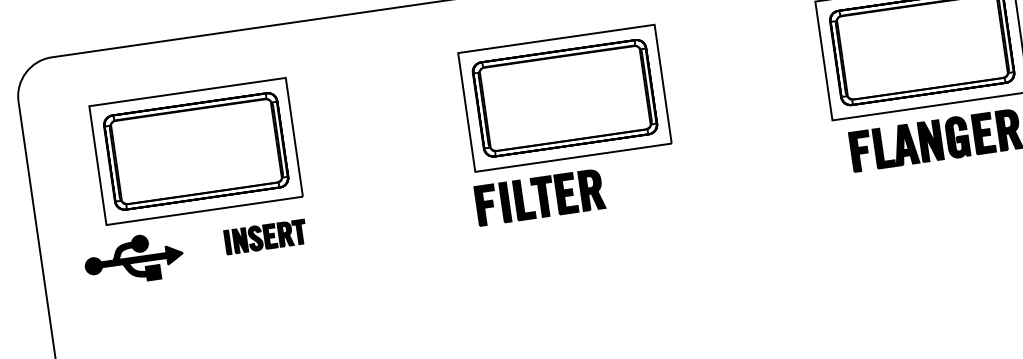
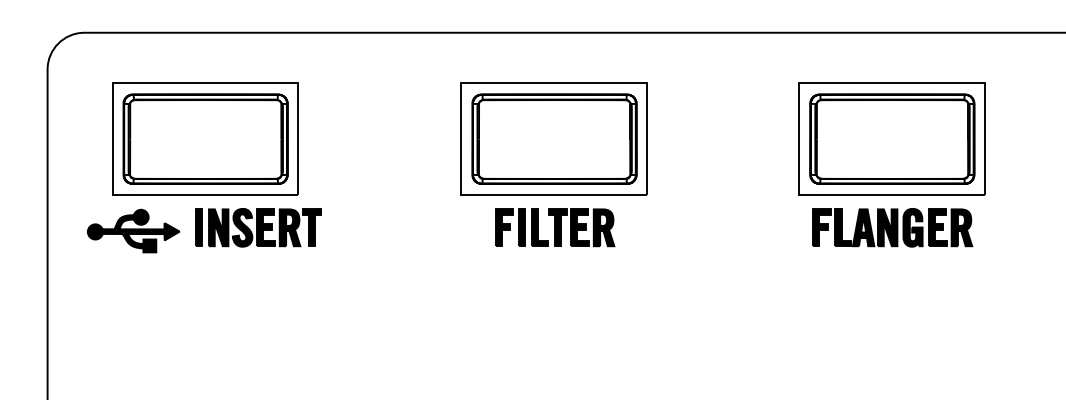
part: (540, 197) -> (555, 227), moved
part: (265, 236) -> (258, 227), size x1.67

